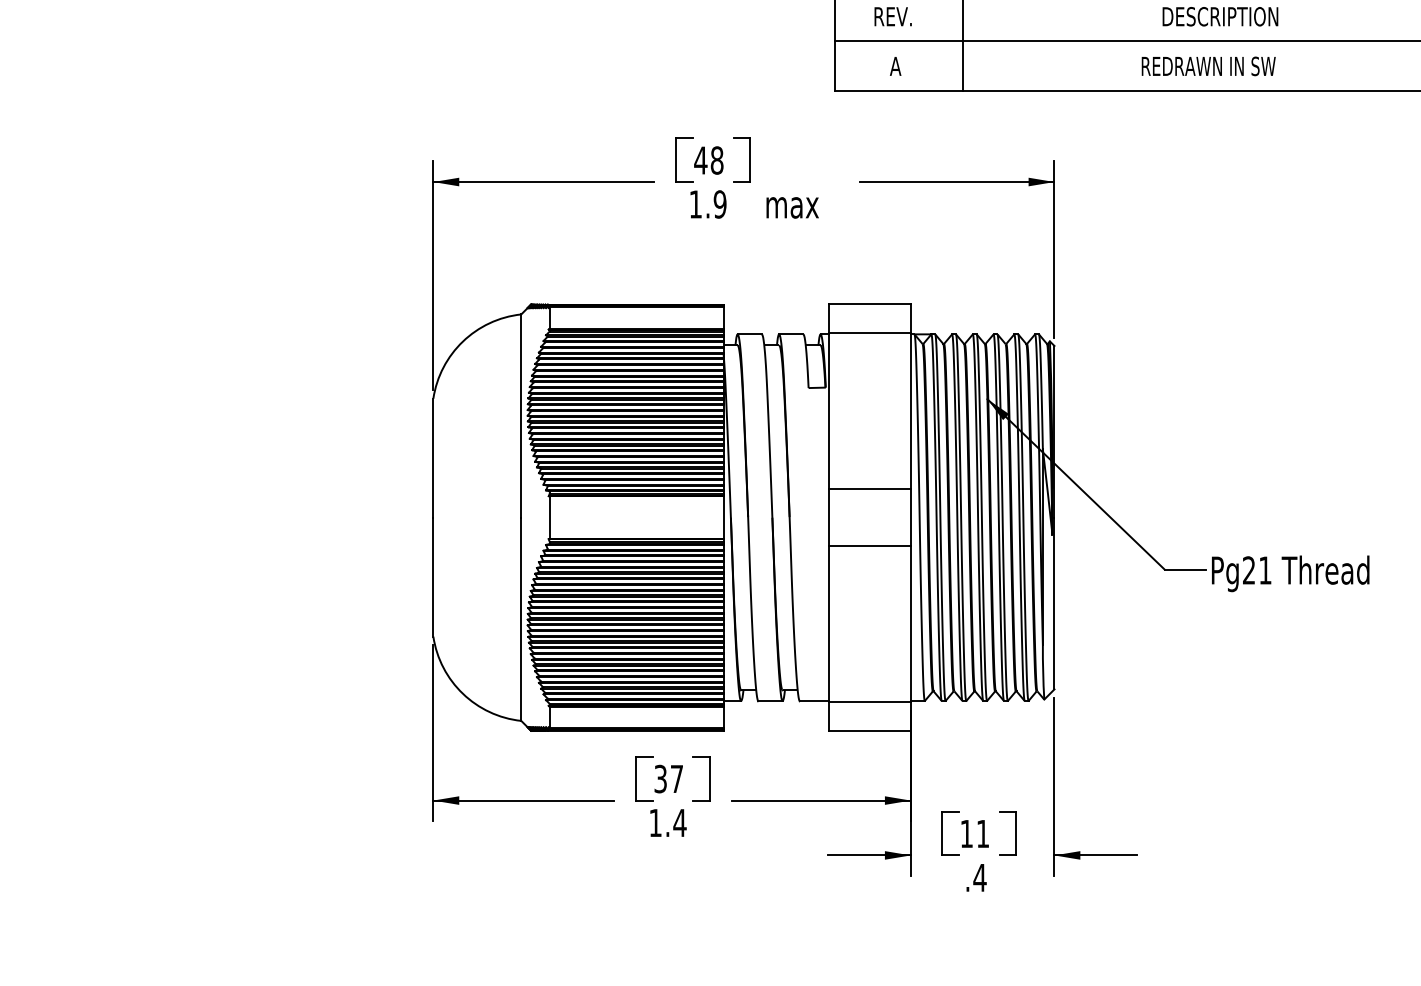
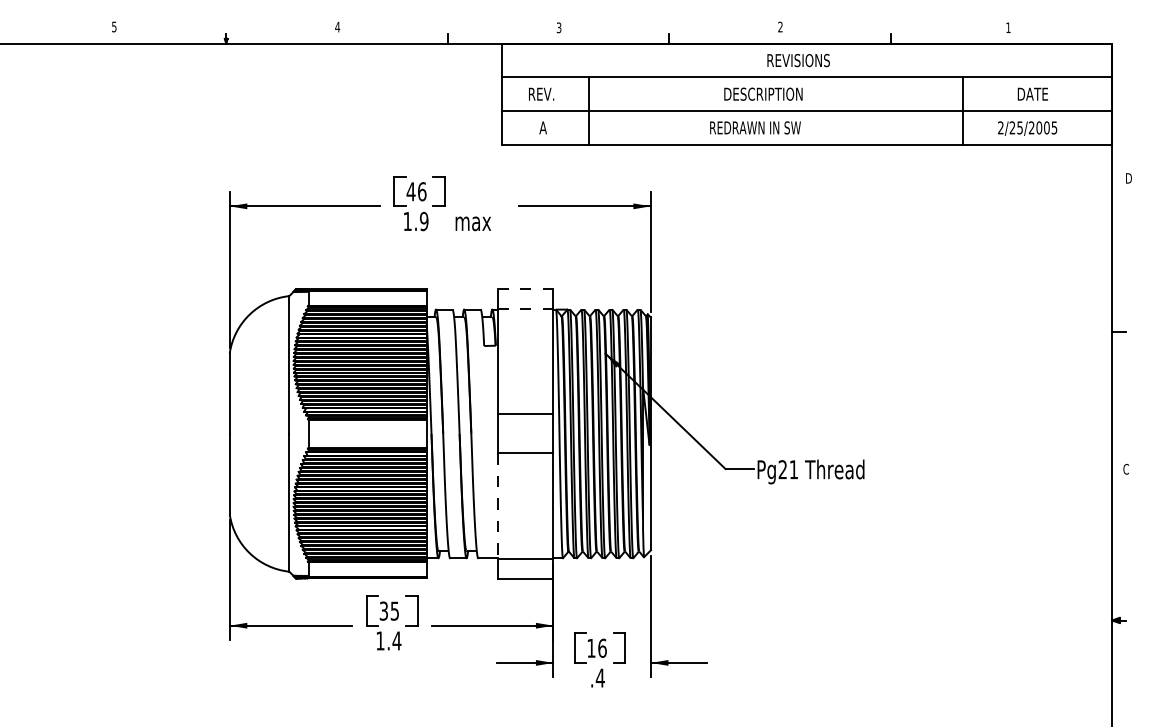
text: (717, 160) -> (422, 191), 48 -> 46
line: (869, 304) -> (525, 289), solid -> dashed
line: (869, 332) -> (525, 308), solid -> dashed
line: (828, 624) -> (497, 506), solid -> dashed
text: (676, 778) -> (394, 610), 37 -> 35
text: (983, 832) -> (602, 647), 11 -> 16

